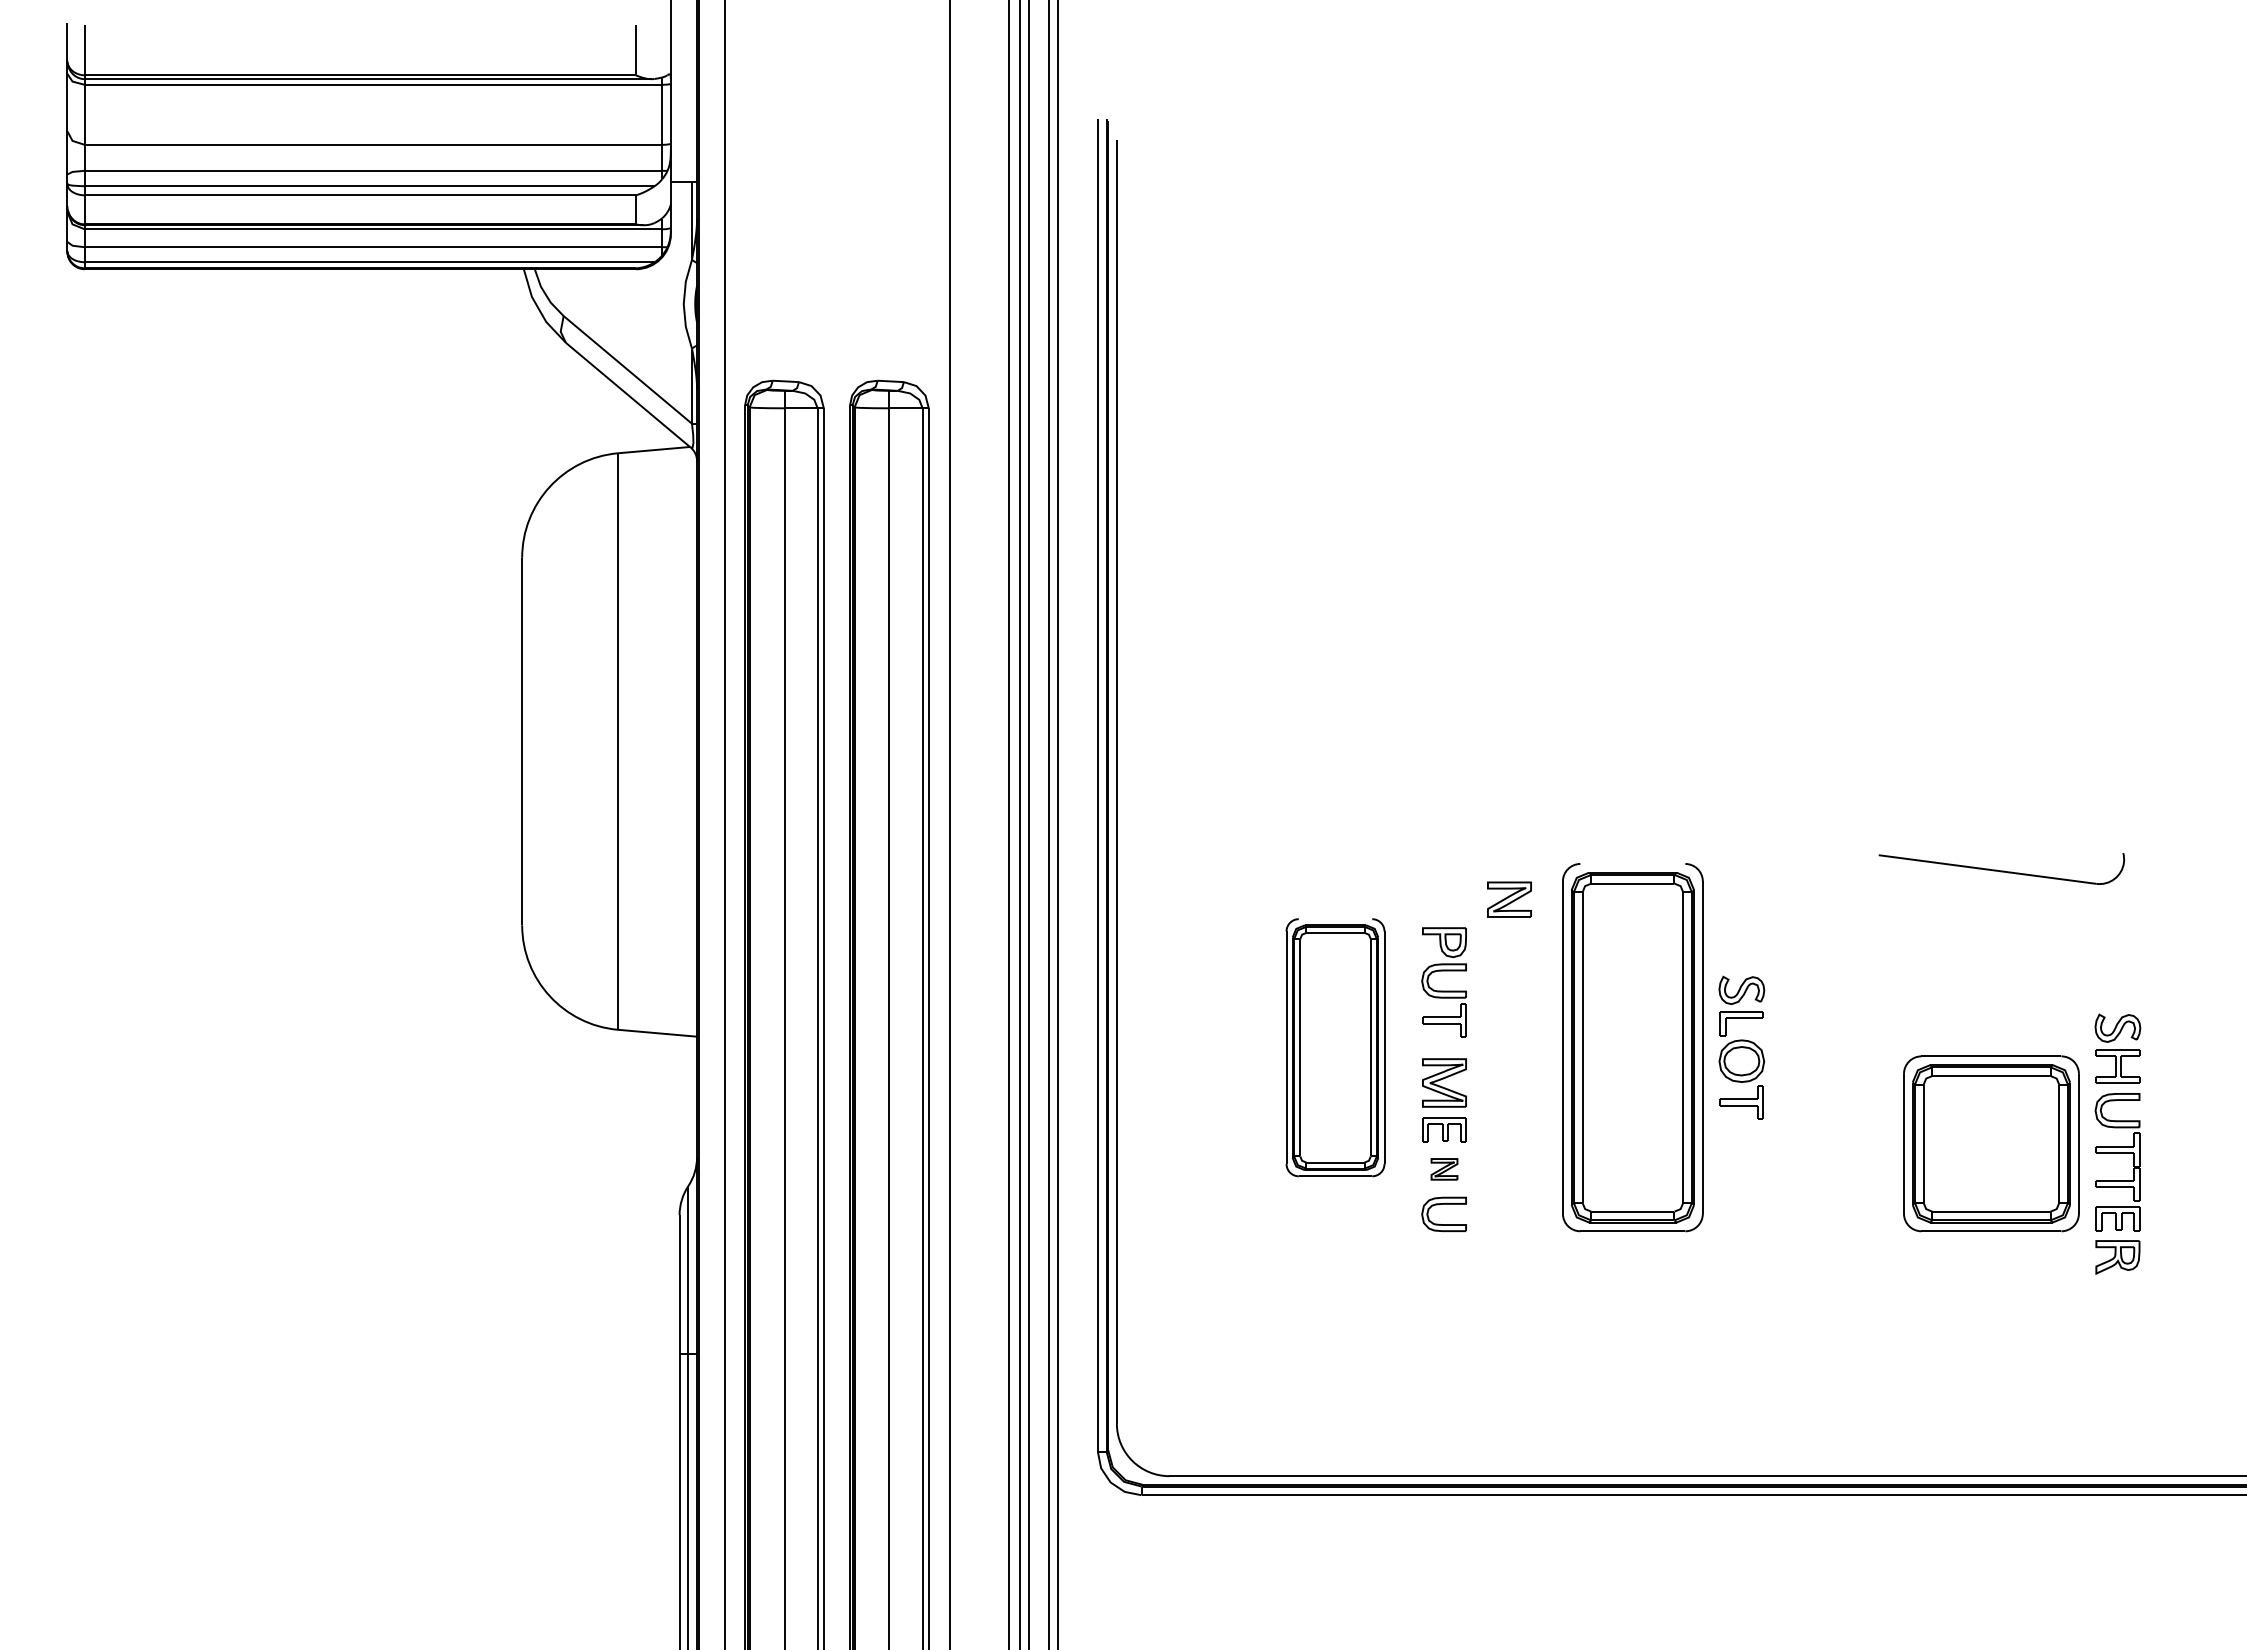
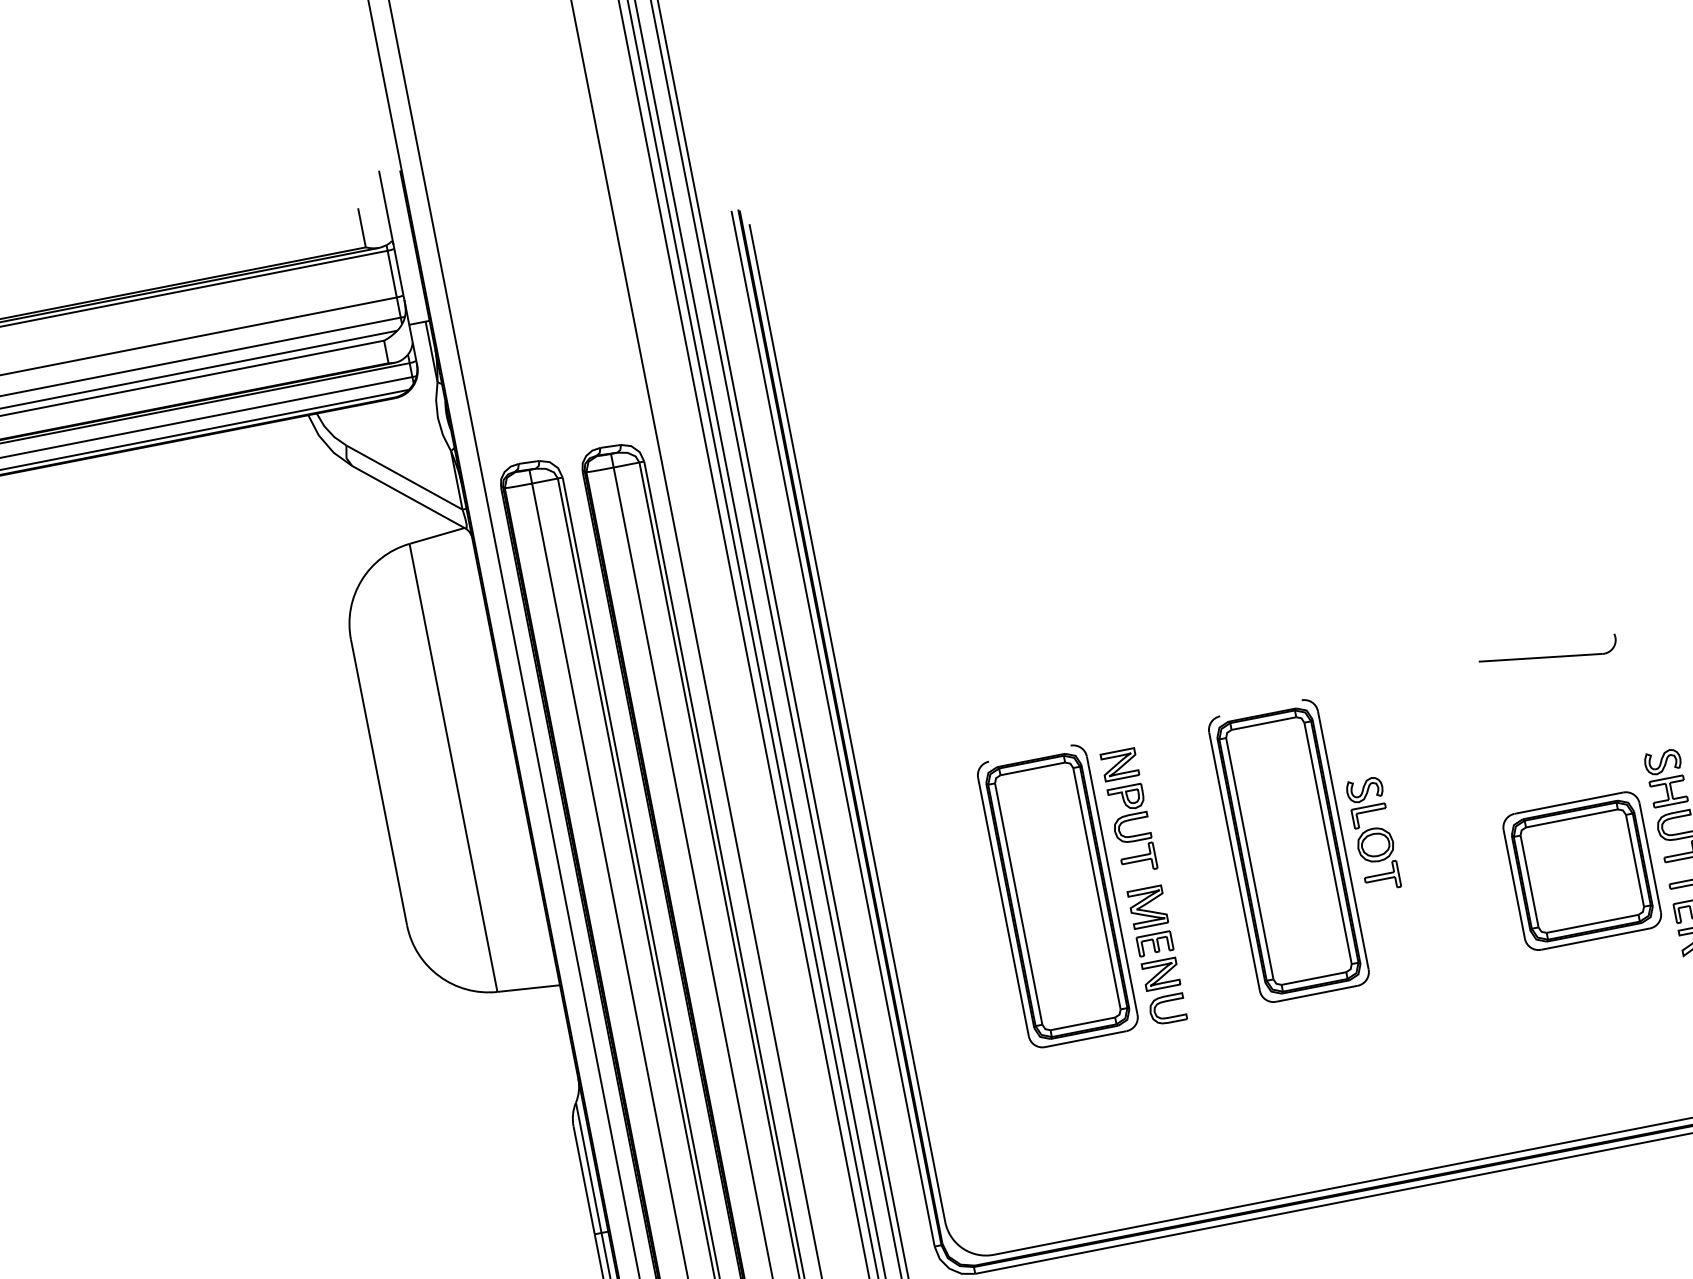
part: (2002, 868) -> (1548, 655), size x0.71
part: (1509, 899) -> (1119, 764), moved
part: (1335, 1047) -> (1057, 896), size x1.43
part: (1444, 1169) -> (1161, 974), size x1.67

